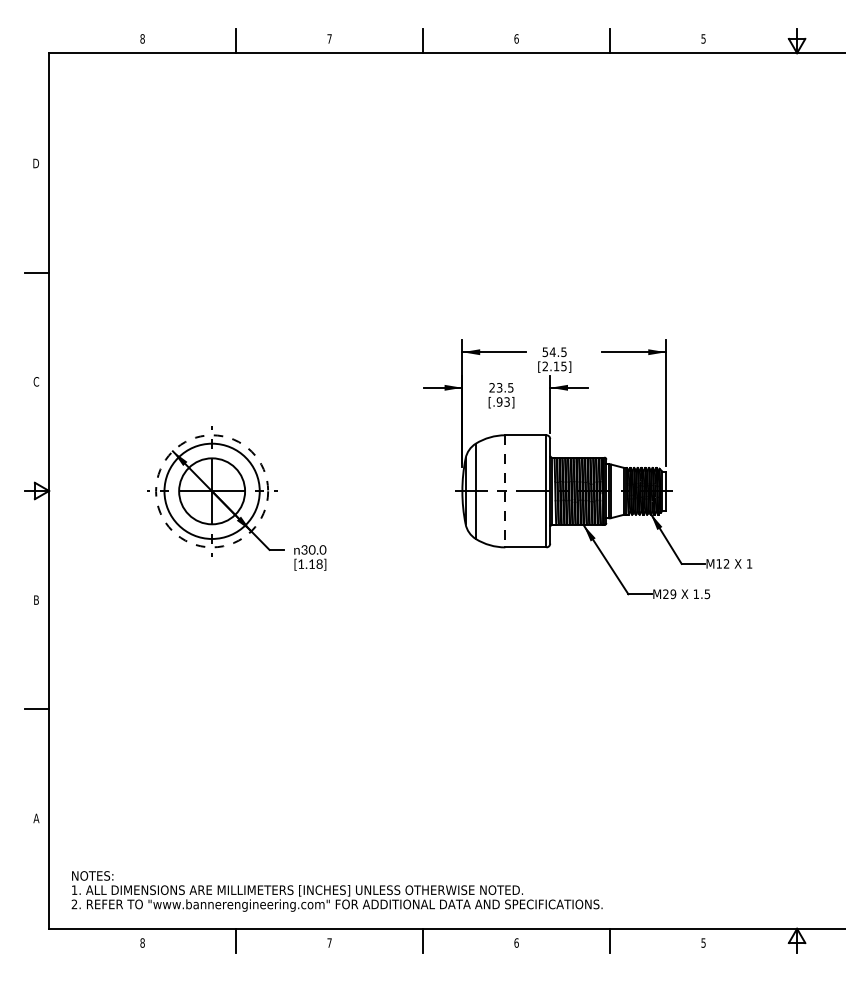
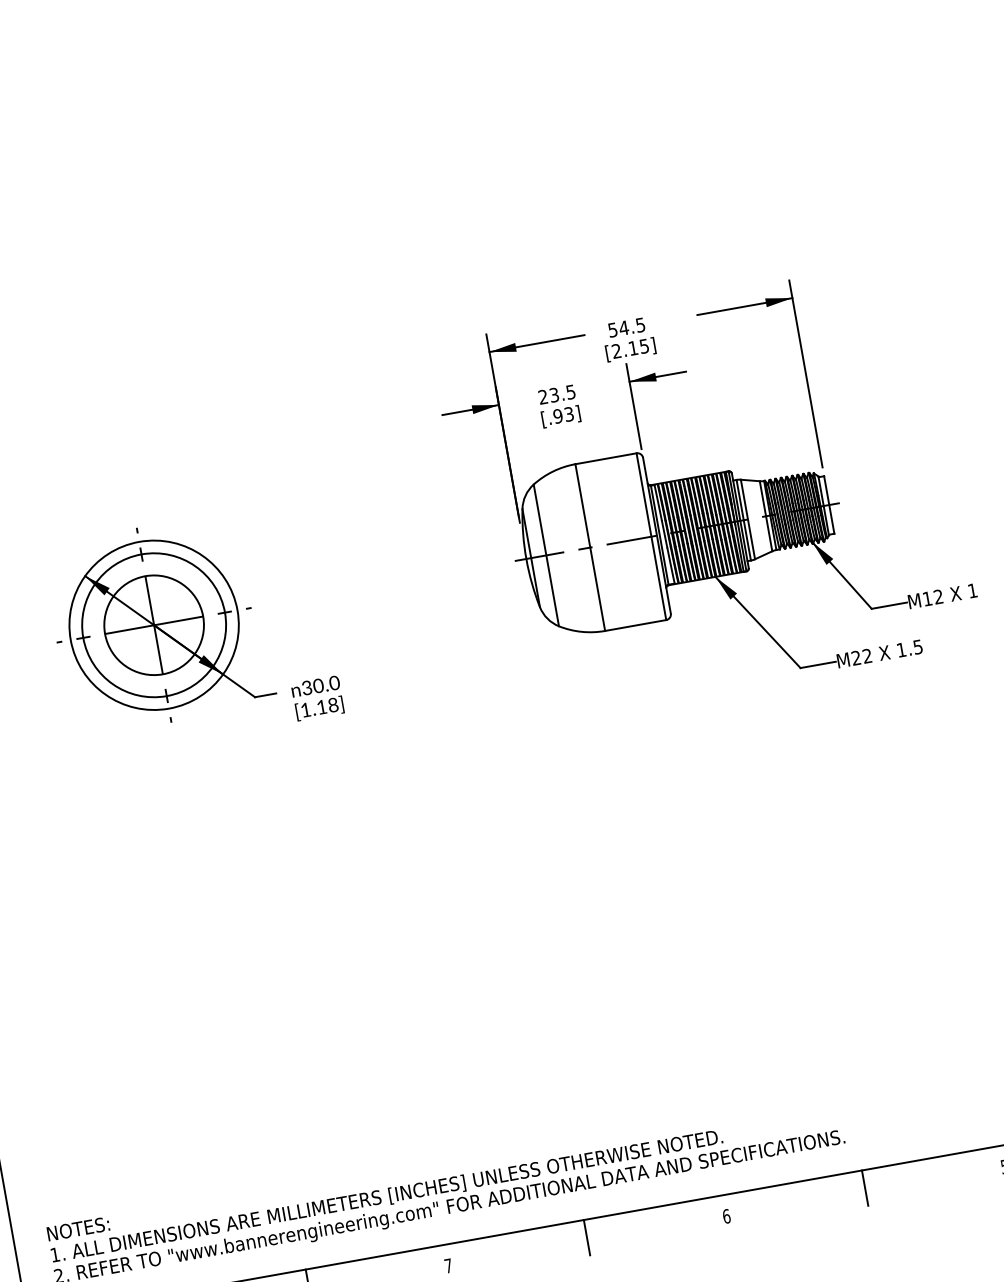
circle: (212, 491) -> (154, 625), dashed -> solid
line: (505, 491) -> (590, 547), dashed -> solid
text: (673, 594) -> (867, 656), M29 -> M22

